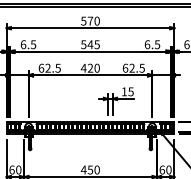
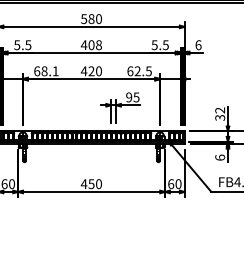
text: (90, 21) -> (91, 19), 570 -> 580
text: (23, 44) -> (17, 45), 6.5 -> 5.5
text: (89, 44) -> (90, 45), 545 -> 408
text: (147, 44) -> (154, 45), 6.5 -> 5.5
text: (52, 68) -> (49, 71), 62.5 -> 68.1
text: (124, 91) -> (129, 97), 15 -> 95

